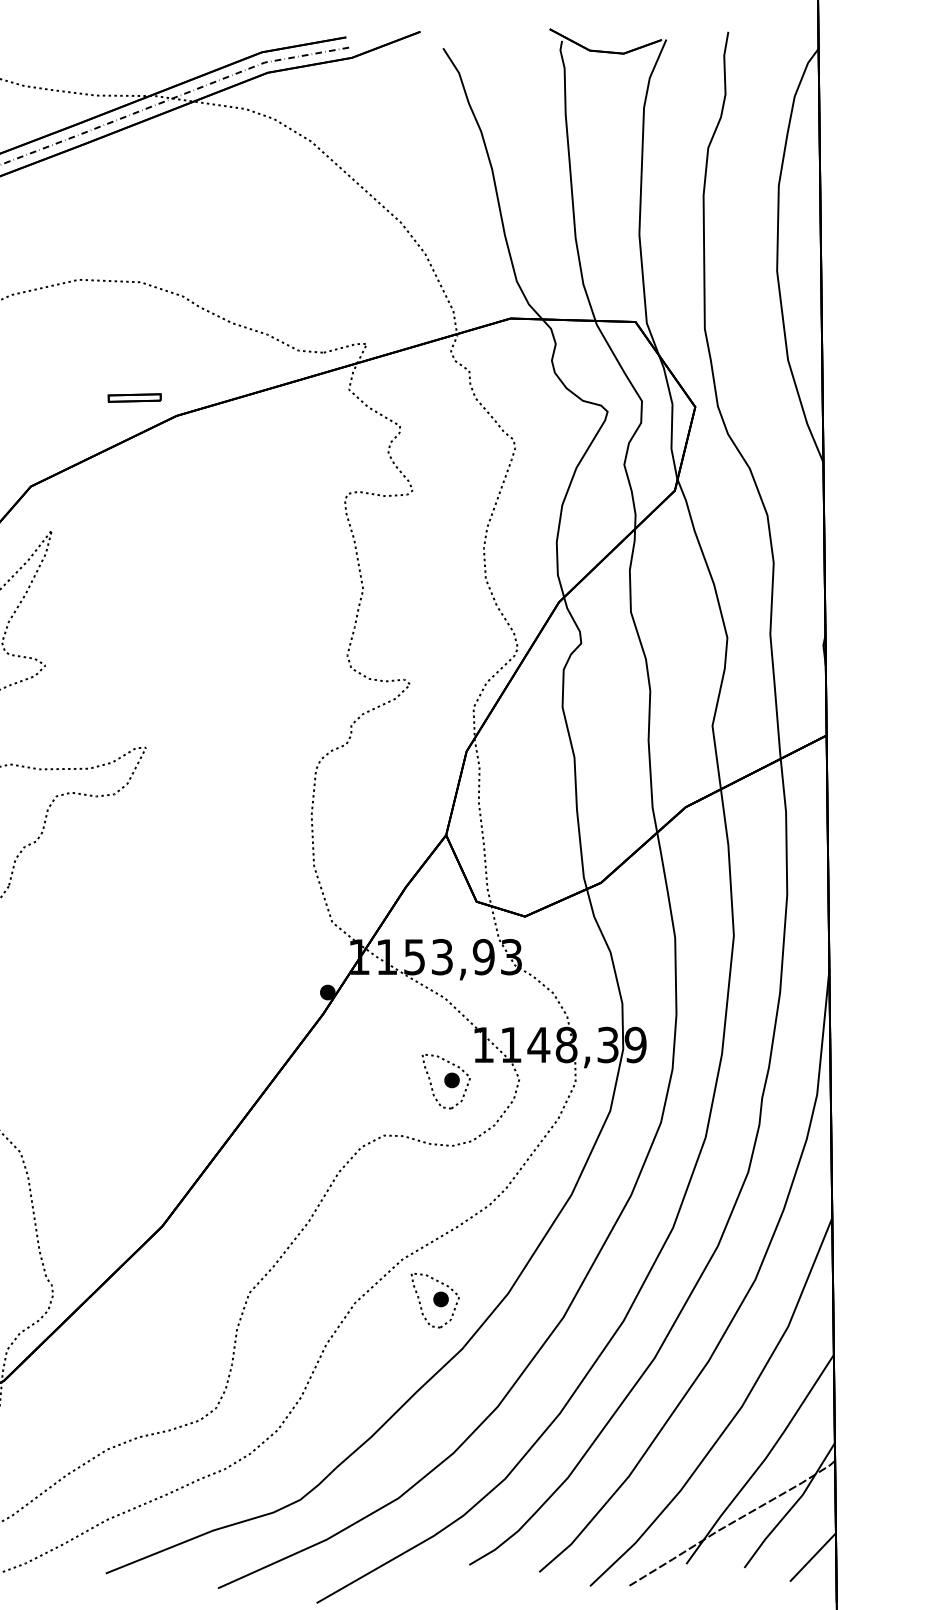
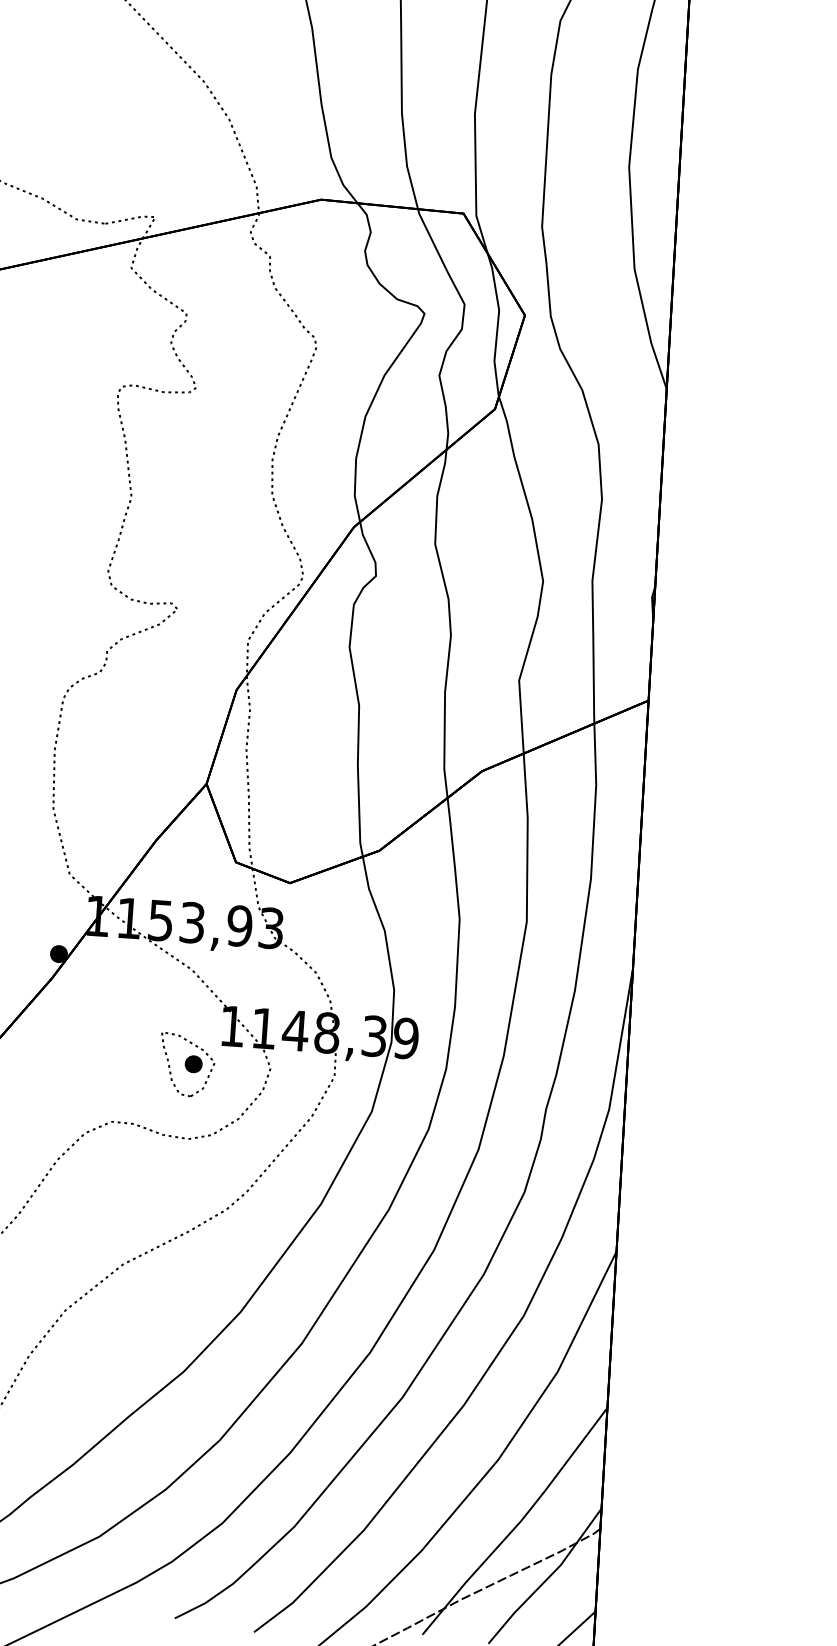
part: (434, 1300) -> (156, 1313), removed

